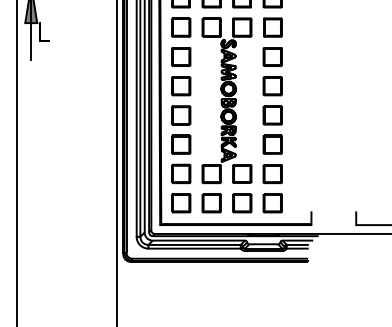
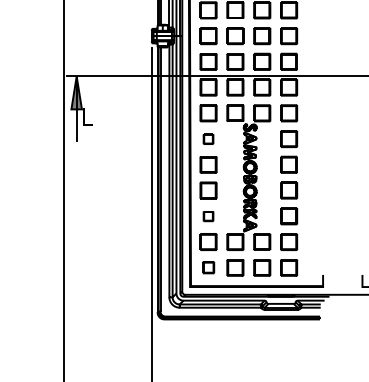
part: (181, 57) -> (208, 139), size x0.6
part: (181, 144) -> (208, 216), size x0.6
part: (181, 202) -> (208, 267), size x0.7

